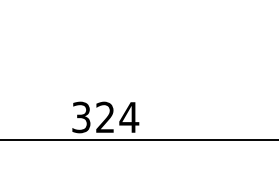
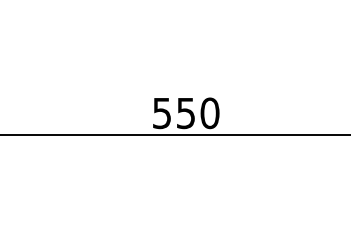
text: (105, 117) -> (186, 113), 324 -> 550

